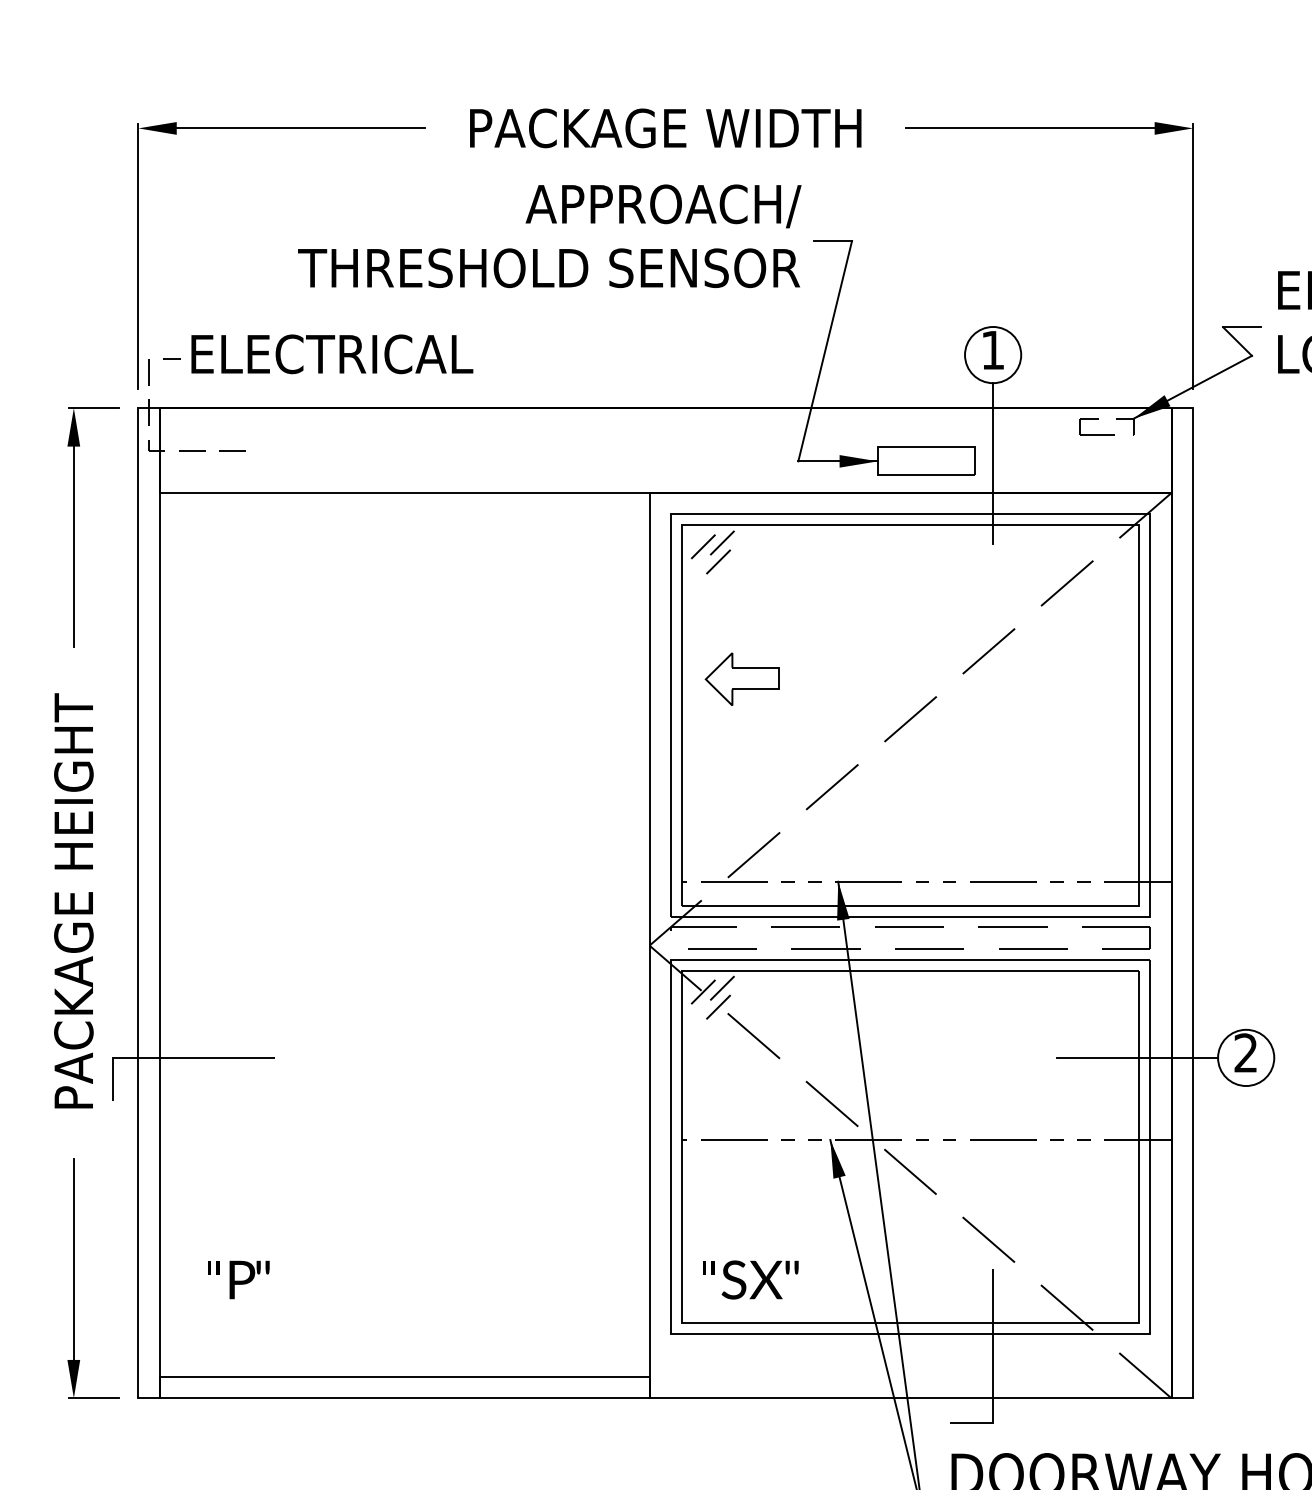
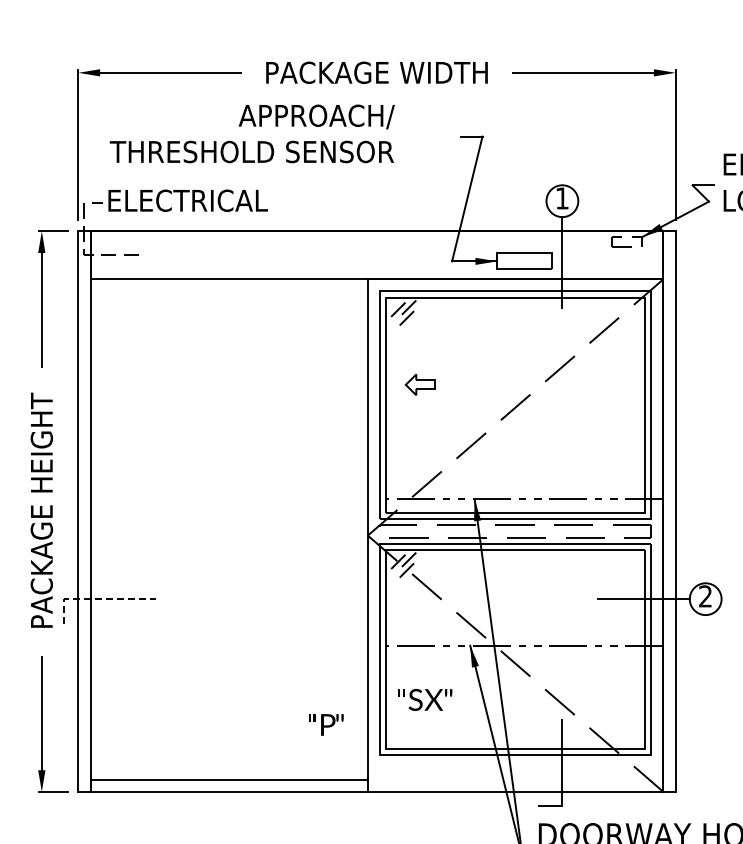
text: (548, 235) -> (251, 133), moved
part: (740, 678) -> (419, 384), size x0.7
line: (170, 1058) -> (96, 599), solid -> dashed
text: (239, 1279) -> (326, 724), moved
text: (751, 1279) -> (425, 699), moved

